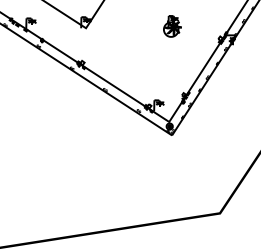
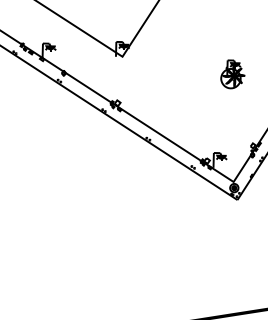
part: (172, 26) -> (232, 74), moved

